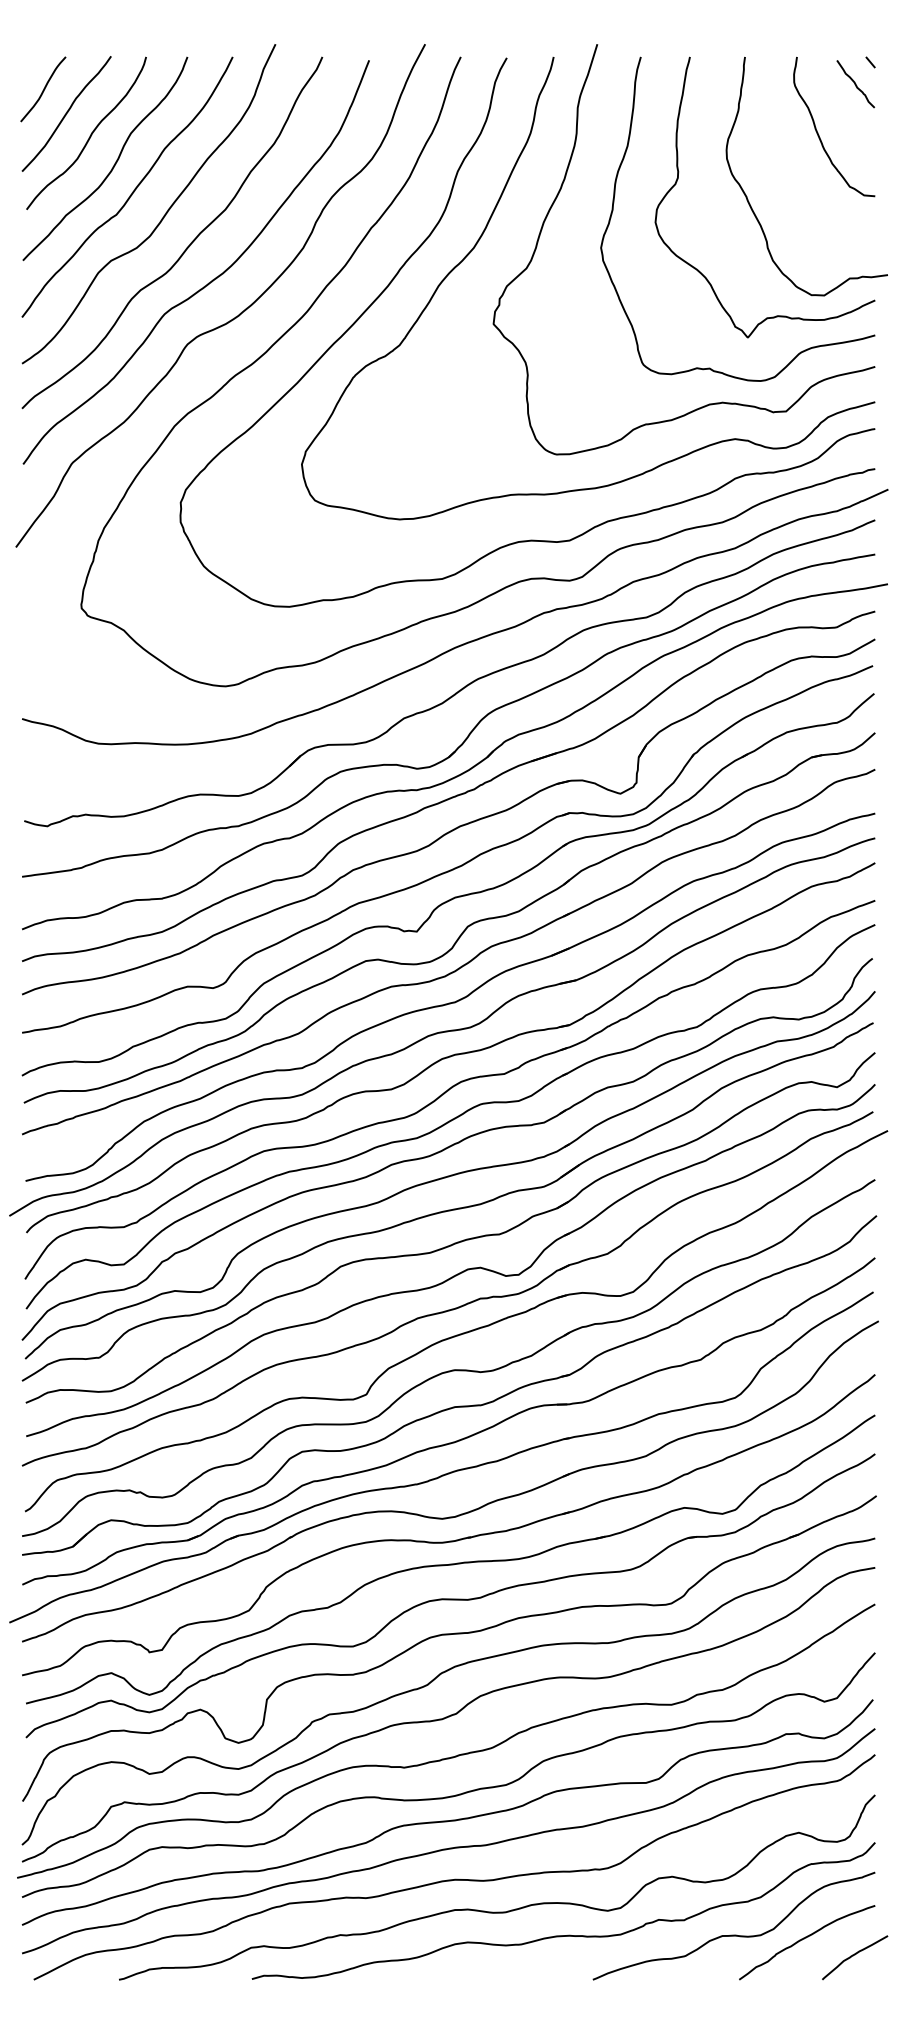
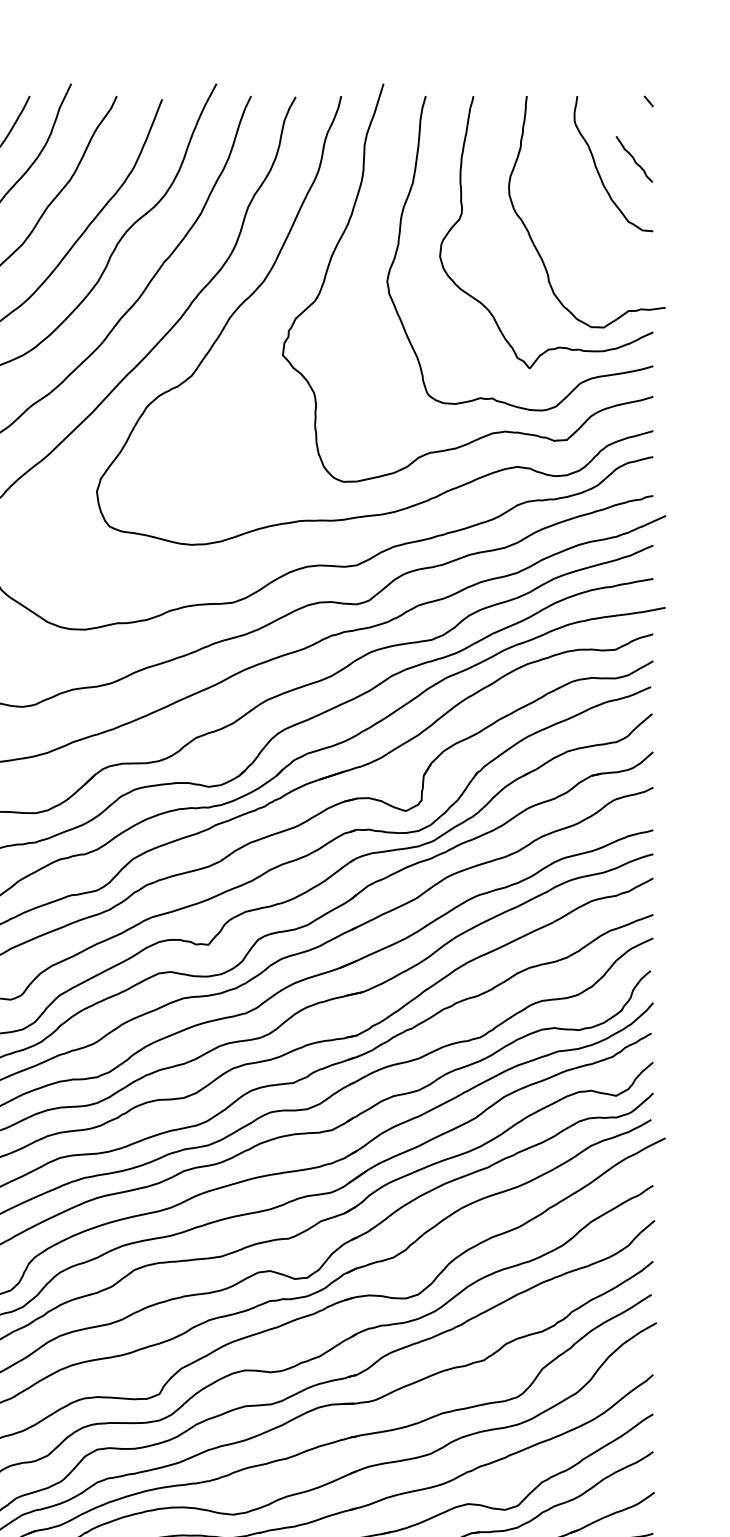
curve: (855, 84) -> (634, 159), moved

